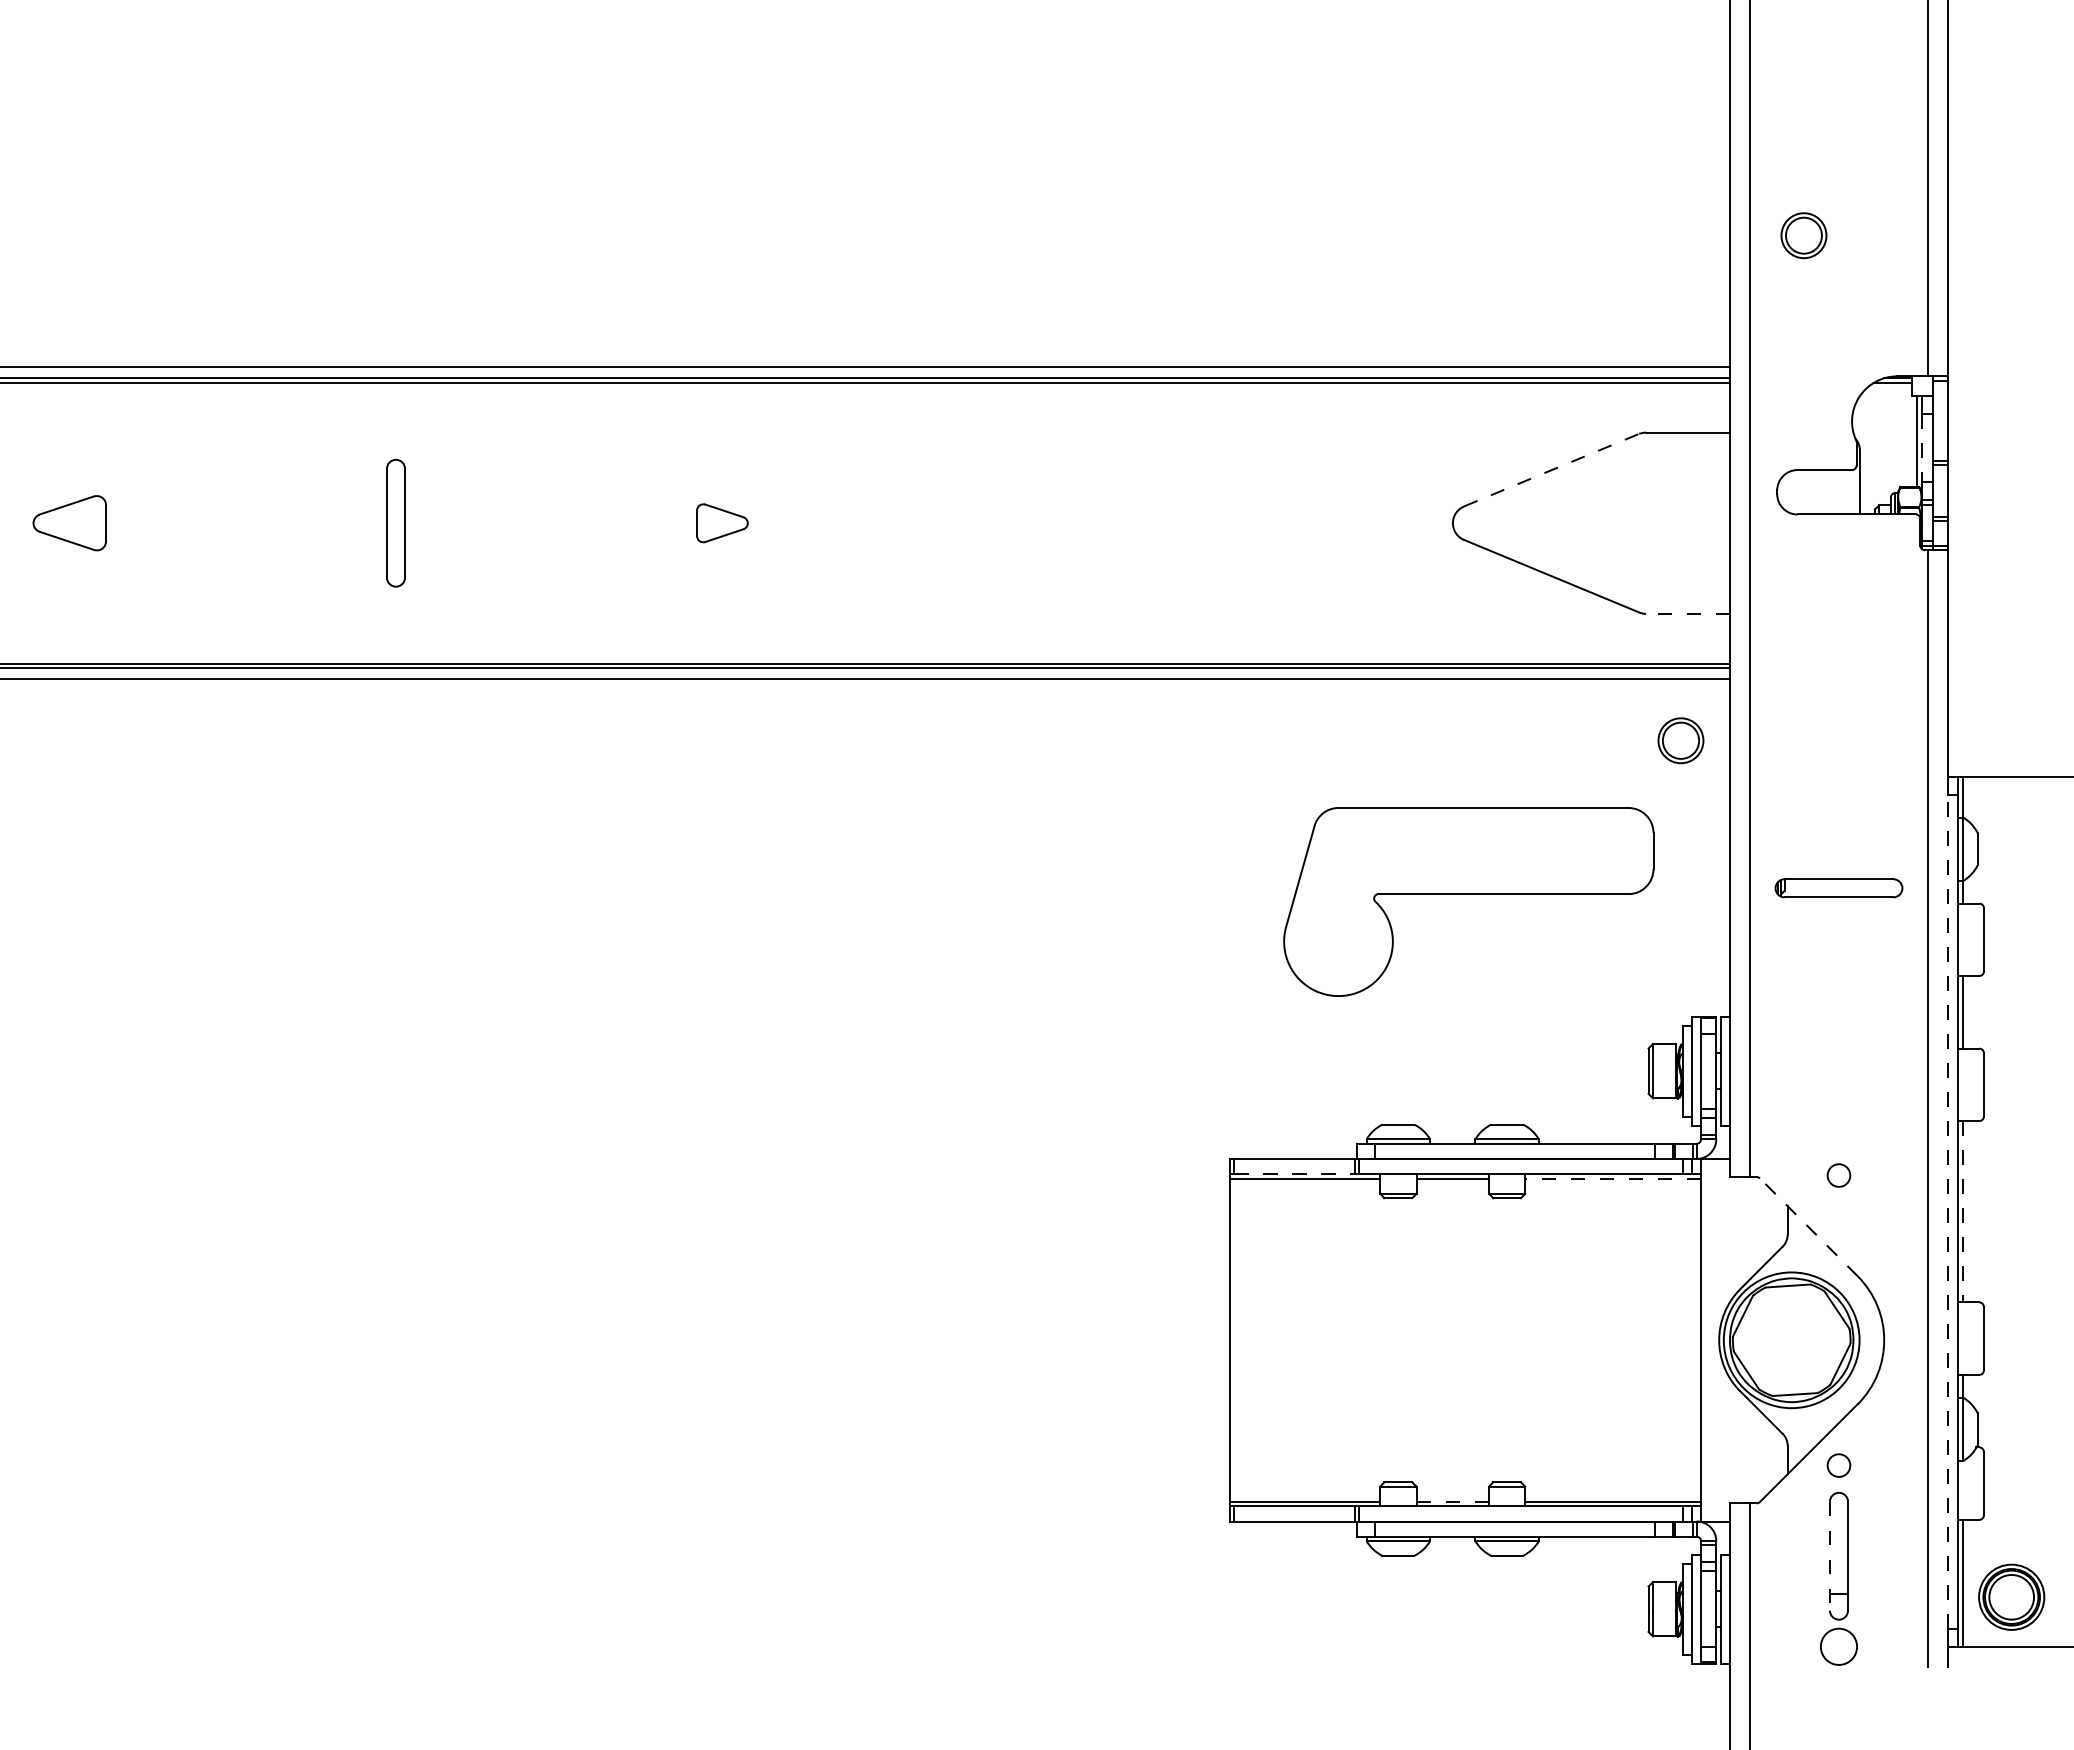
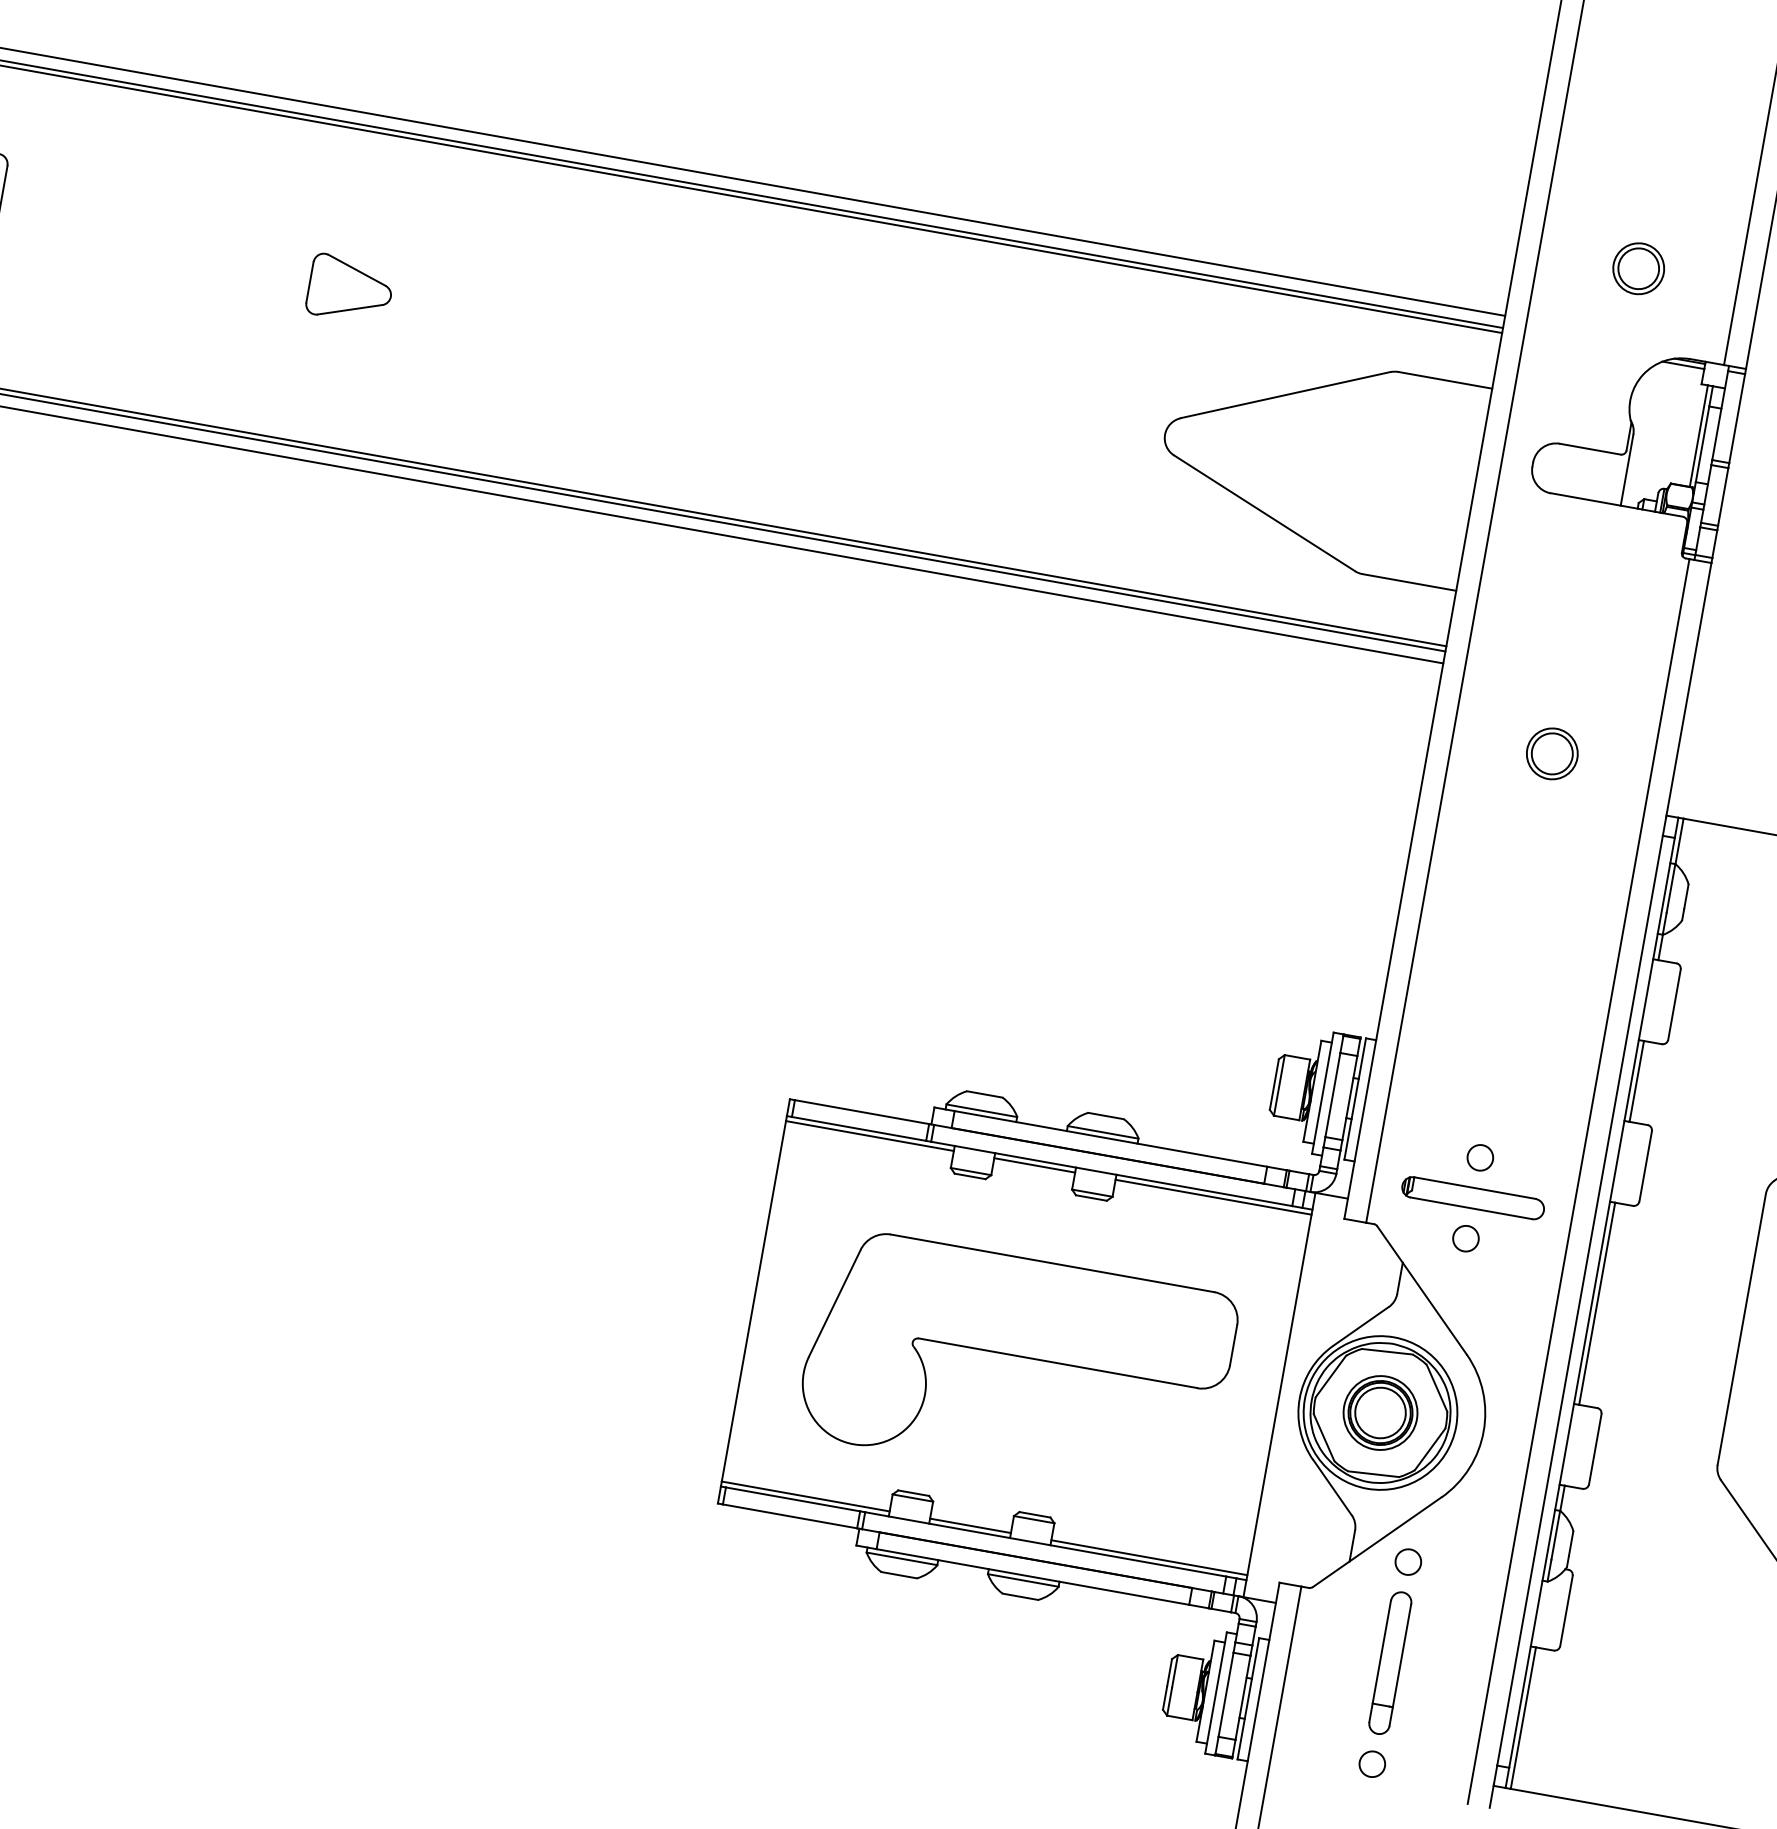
part: (1803, 235) -> (1638, 268), moved
line: (1921, 448) -> (1702, 444), dashed -> solid
line: (1551, 470) -> (1285, 395), dashed -> solid
part: (722, 523) -> (350, 289), size x1.43
line: (1687, 613) -> (1408, 581), dashed -> solid
part: (1680, 740) -> (1551, 753), moved
part: (1838, 888) -> (1472, 1198), moved
part: (1468, 894) -> (1018, 1356), moved
circle: (1838, 1102) -> (1479, 1157), added
line: (1294, 1174) -> (859, 1129), dashed -> solid
line: (1613, 1178) -> (1213, 1197), dashed -> solid
line: (1947, 1211) -> (1579, 1300), dashed -> solid
line: (1963, 1211) -> (1597, 1303), dashed -> solid
line: (1808, 1226) -> (1421, 1289), dashed -> solid
line: (1453, 1501) -> (971, 1525), dashed -> solid
line: (1829, 1556) -> (1379, 1661), dashed -> solid
part: (2011, 1596) -> (1380, 1412), moved
circle: (1838, 1646) -> (1371, 1763), size x0.62

